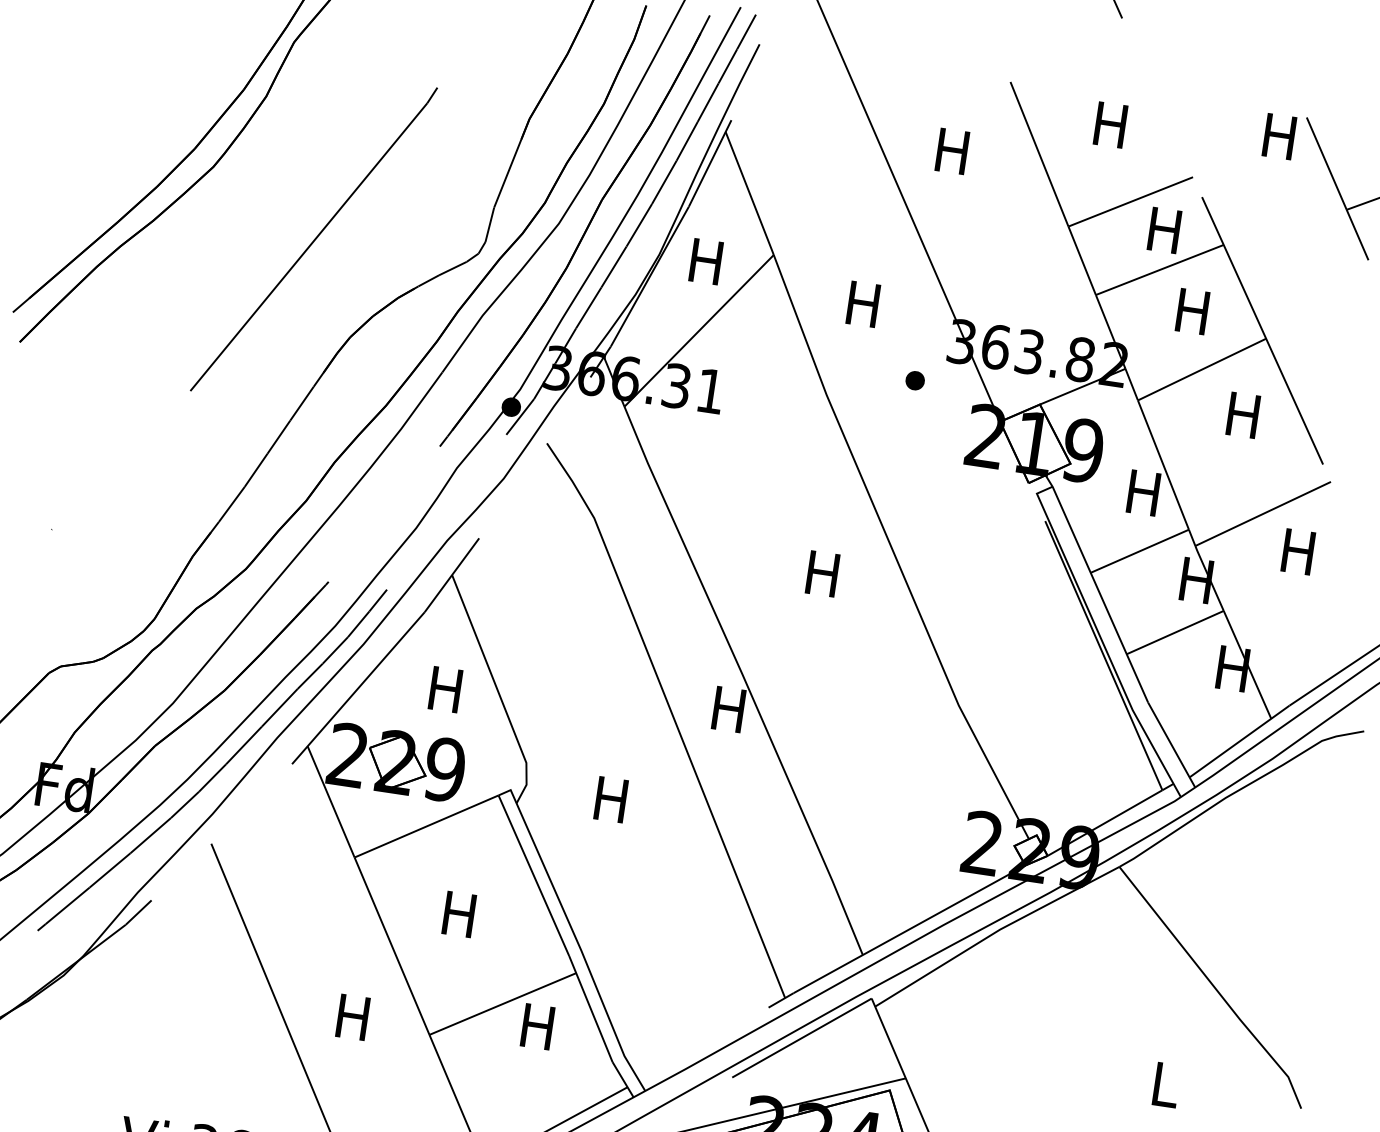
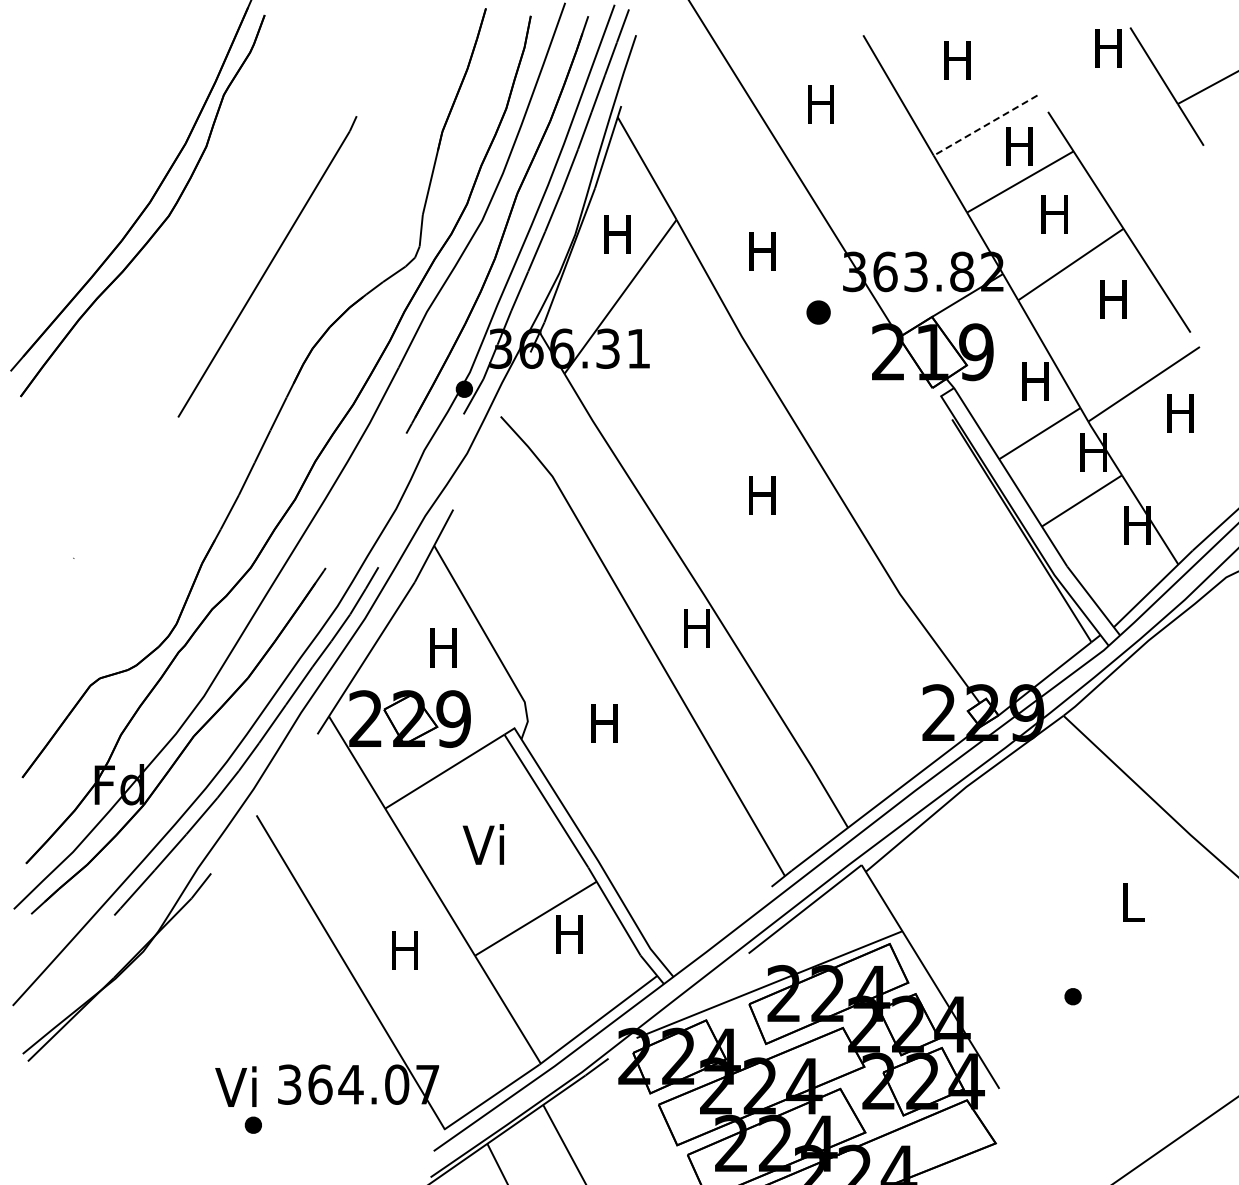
line: (1130, 201) -> (985, 125), solid -> dashed
part: (914, 379) -> (817, 311), size x1.4
text: (456, 913) -> (482, 844), H -> Vi

